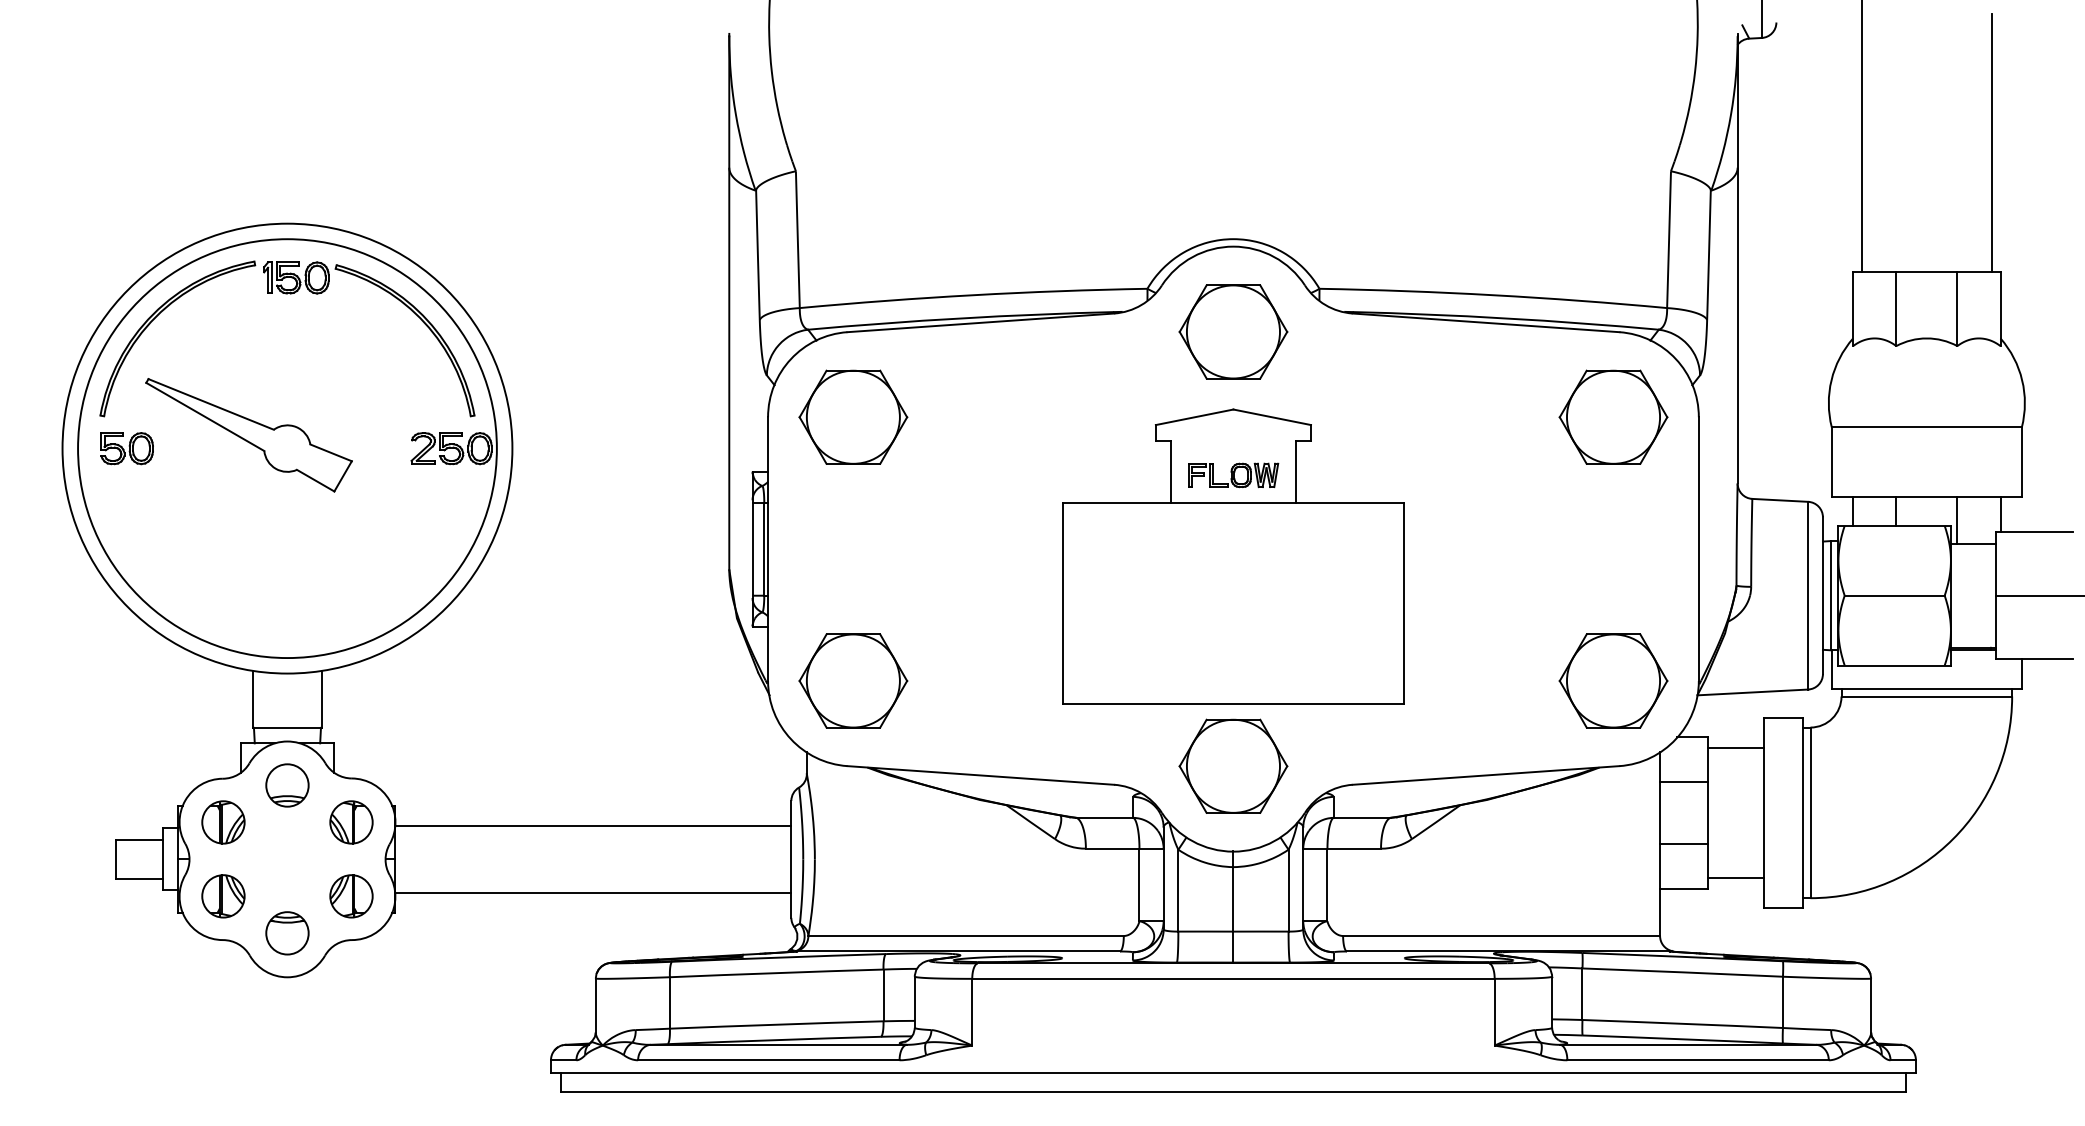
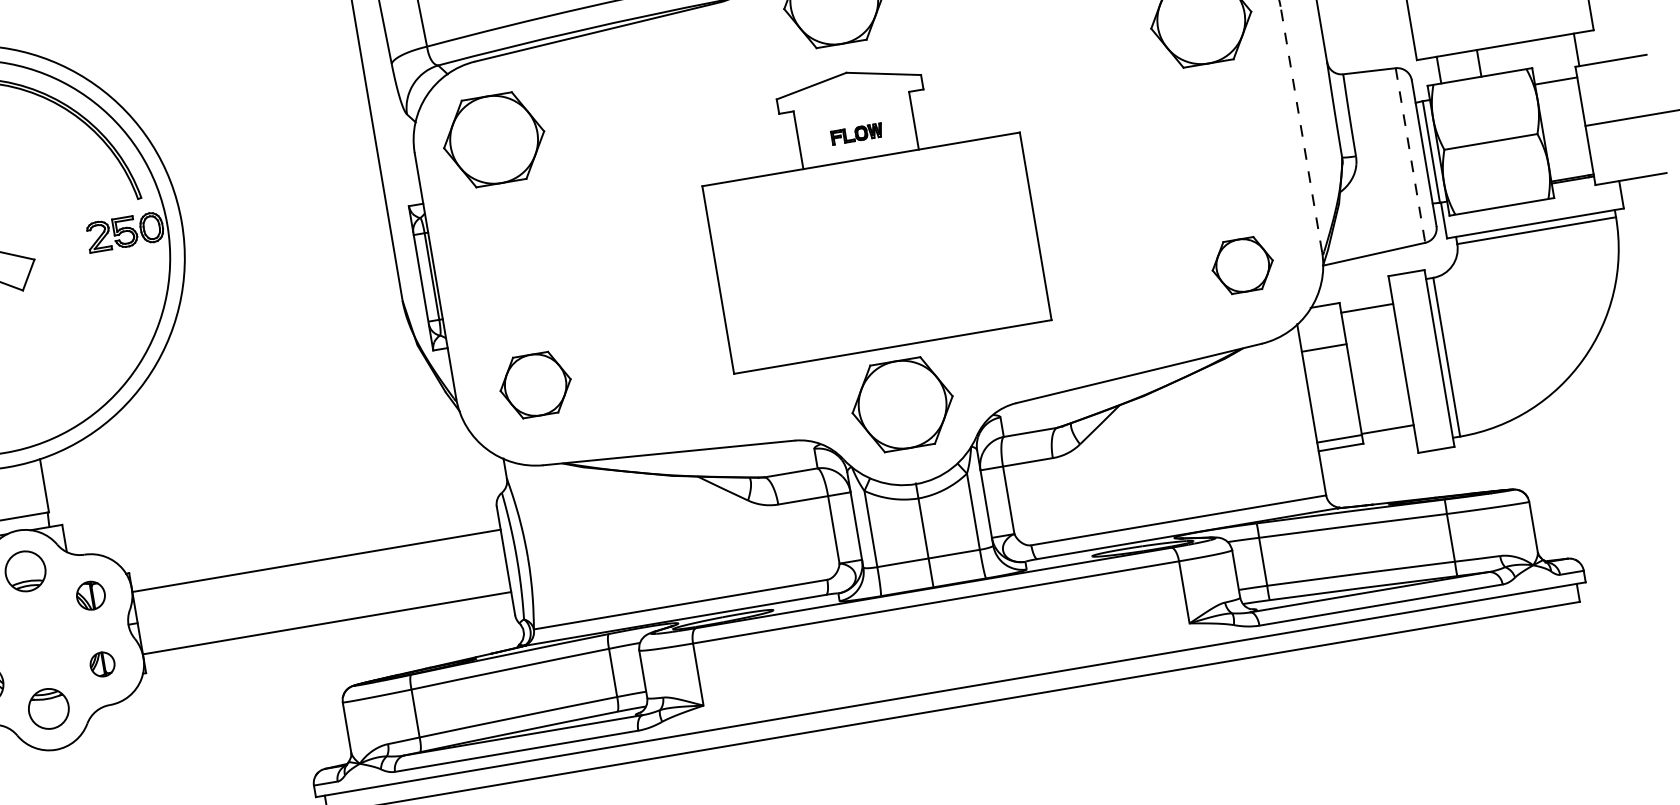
part: (1233, 475) -> (856, 134), size x0.6
line: (1957, 520) -> (1537, 62), removed
line: (1698, 549) -> (1301, 129), solid -> dashed
line: (1808, 595) -> (1410, 155), solid -> dashed
part: (853, 680) -> (535, 384), size x0.7
part: (1613, 680) -> (1242, 265), size x0.6
part: (351, 822) -> (90, 595), size x0.7
line: (1684, 844) -> (1340, 439), moved
part: (351, 896) -> (102, 664), size x0.6

